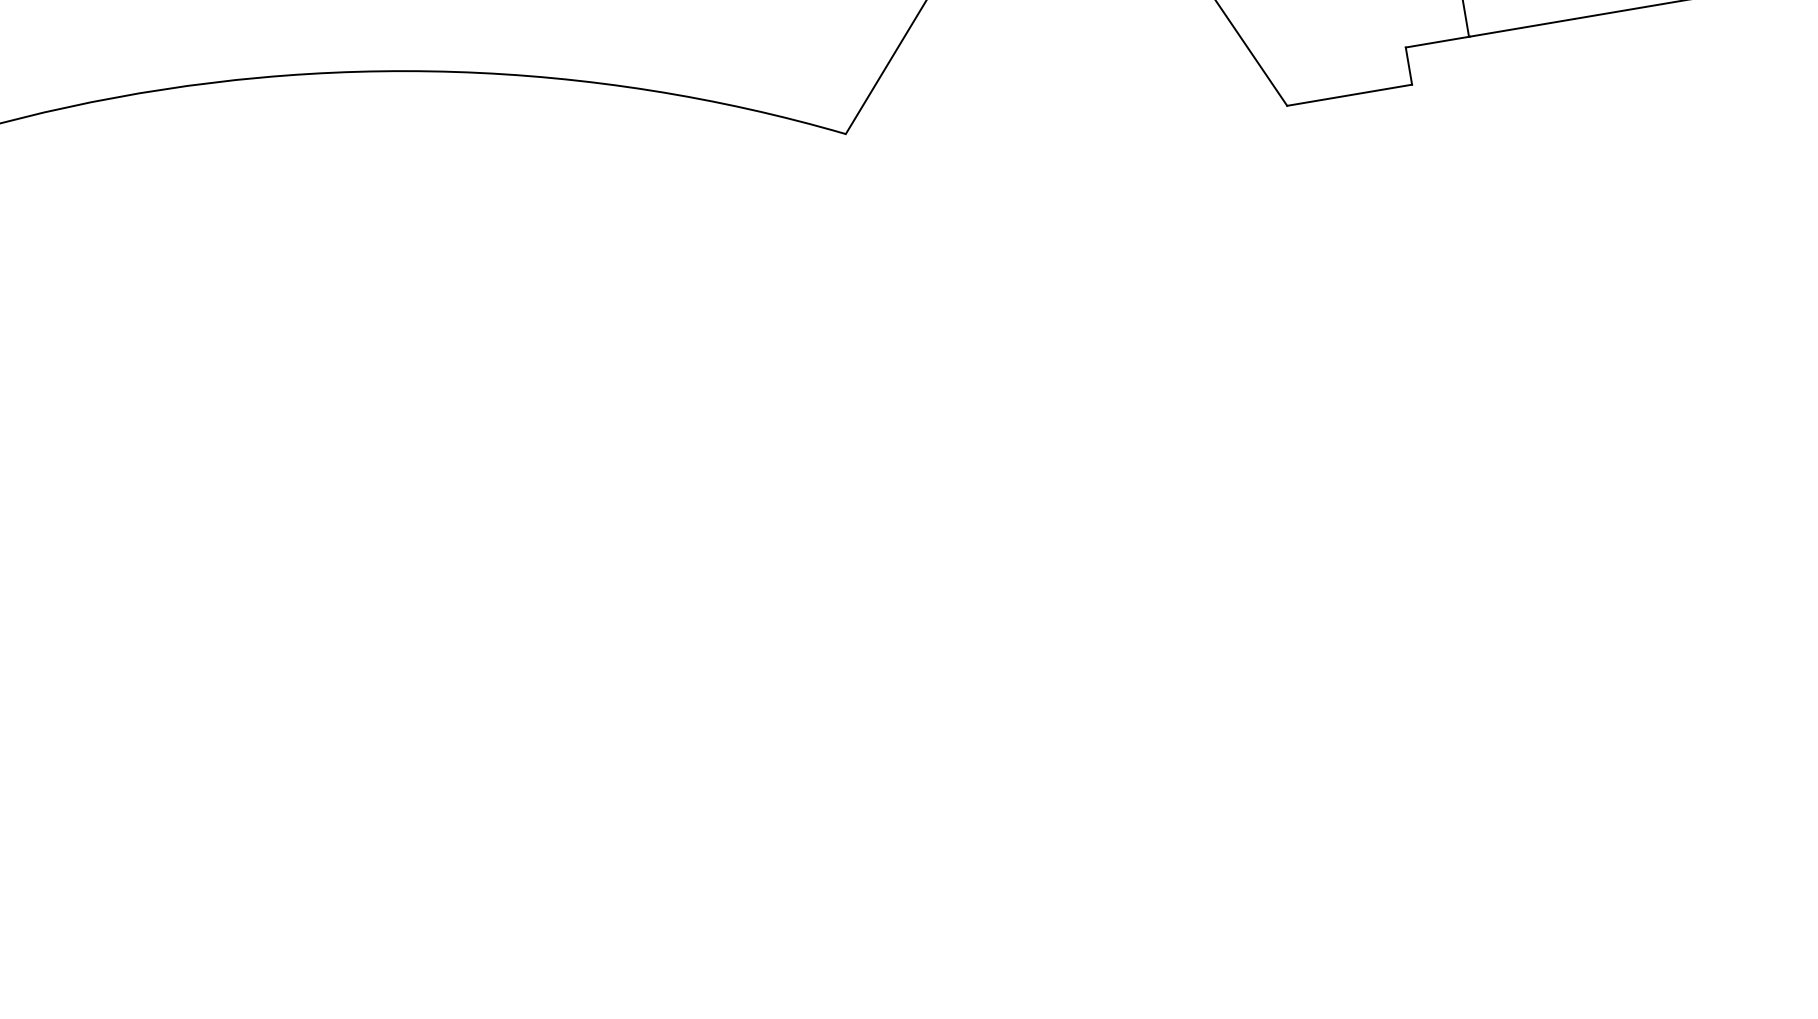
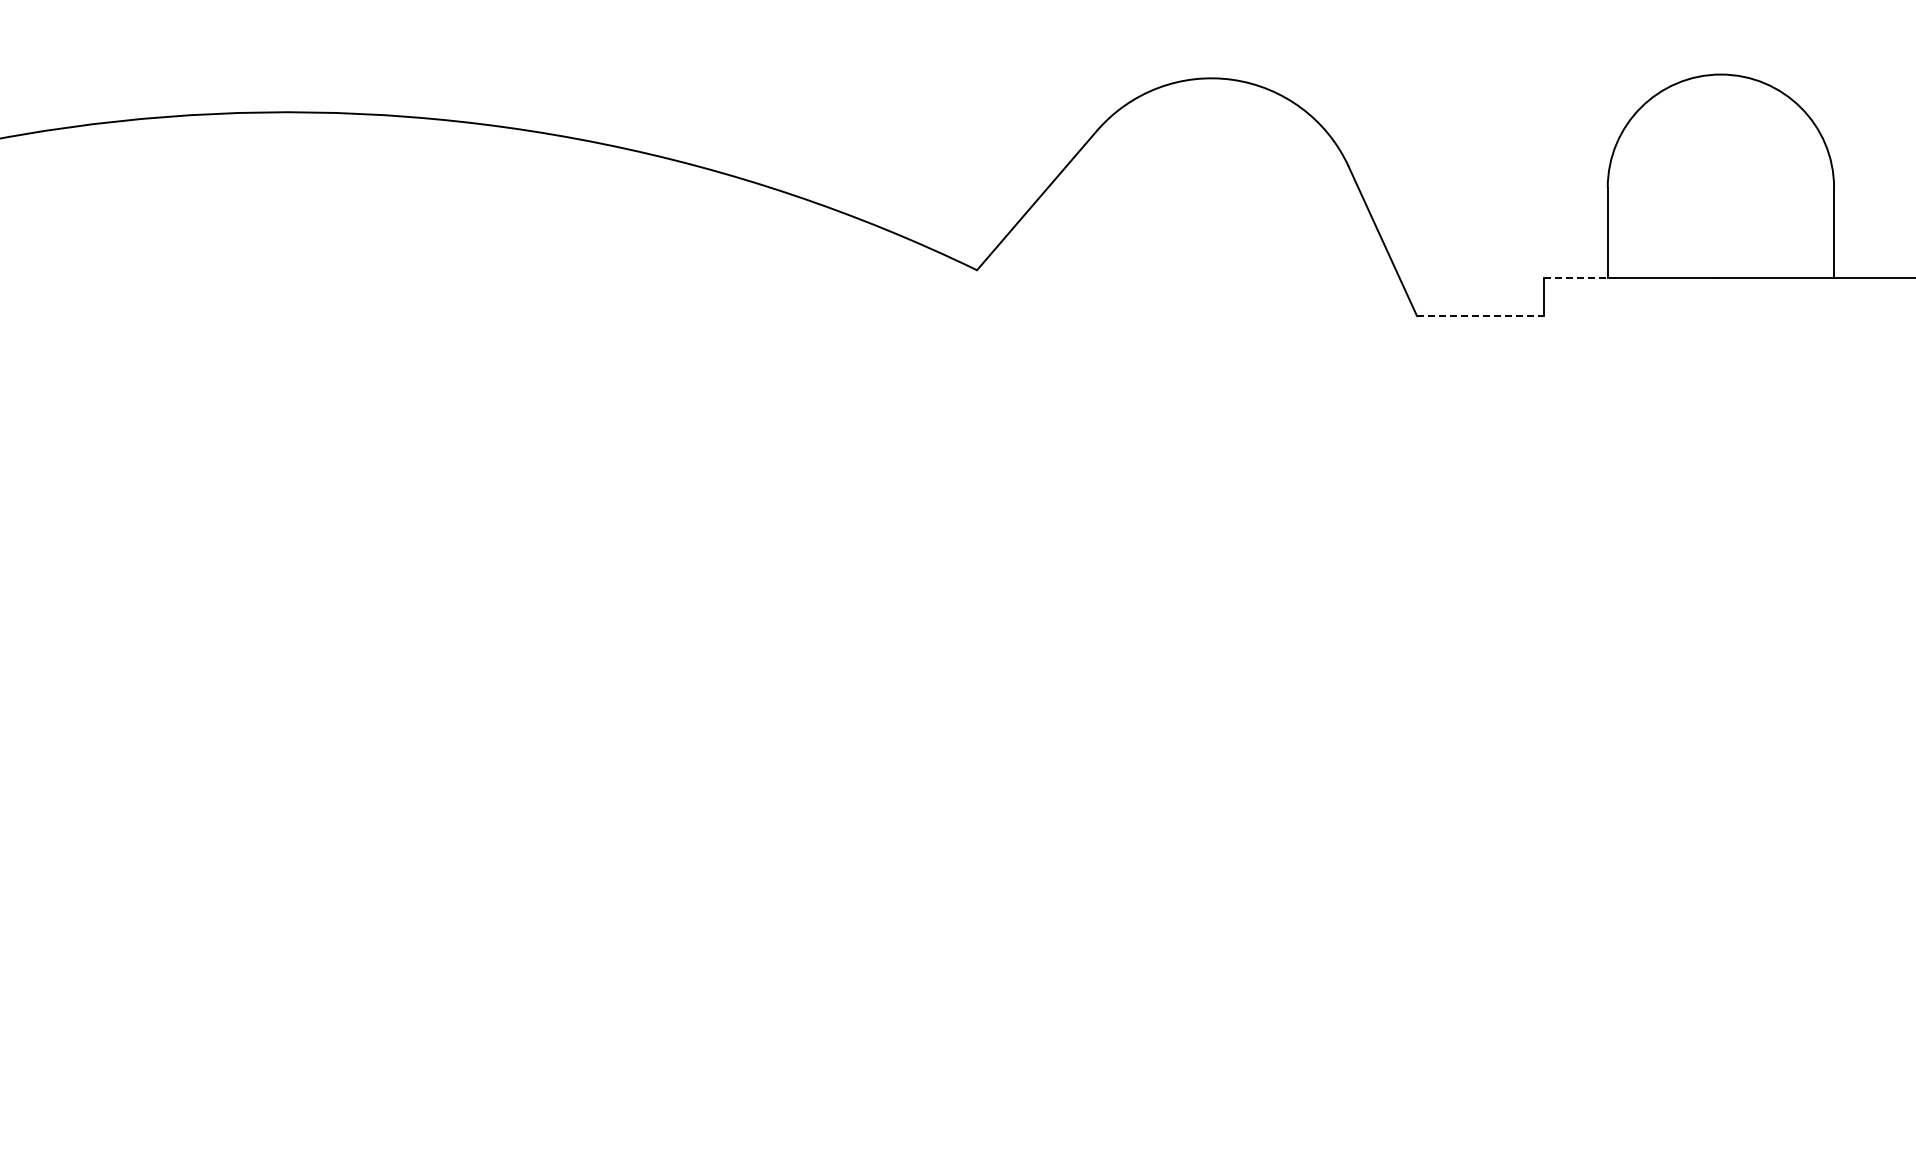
line: (1438, 42) -> (1576, 278), solid -> dashed
line: (1349, 94) -> (1480, 315), solid -> dashed

